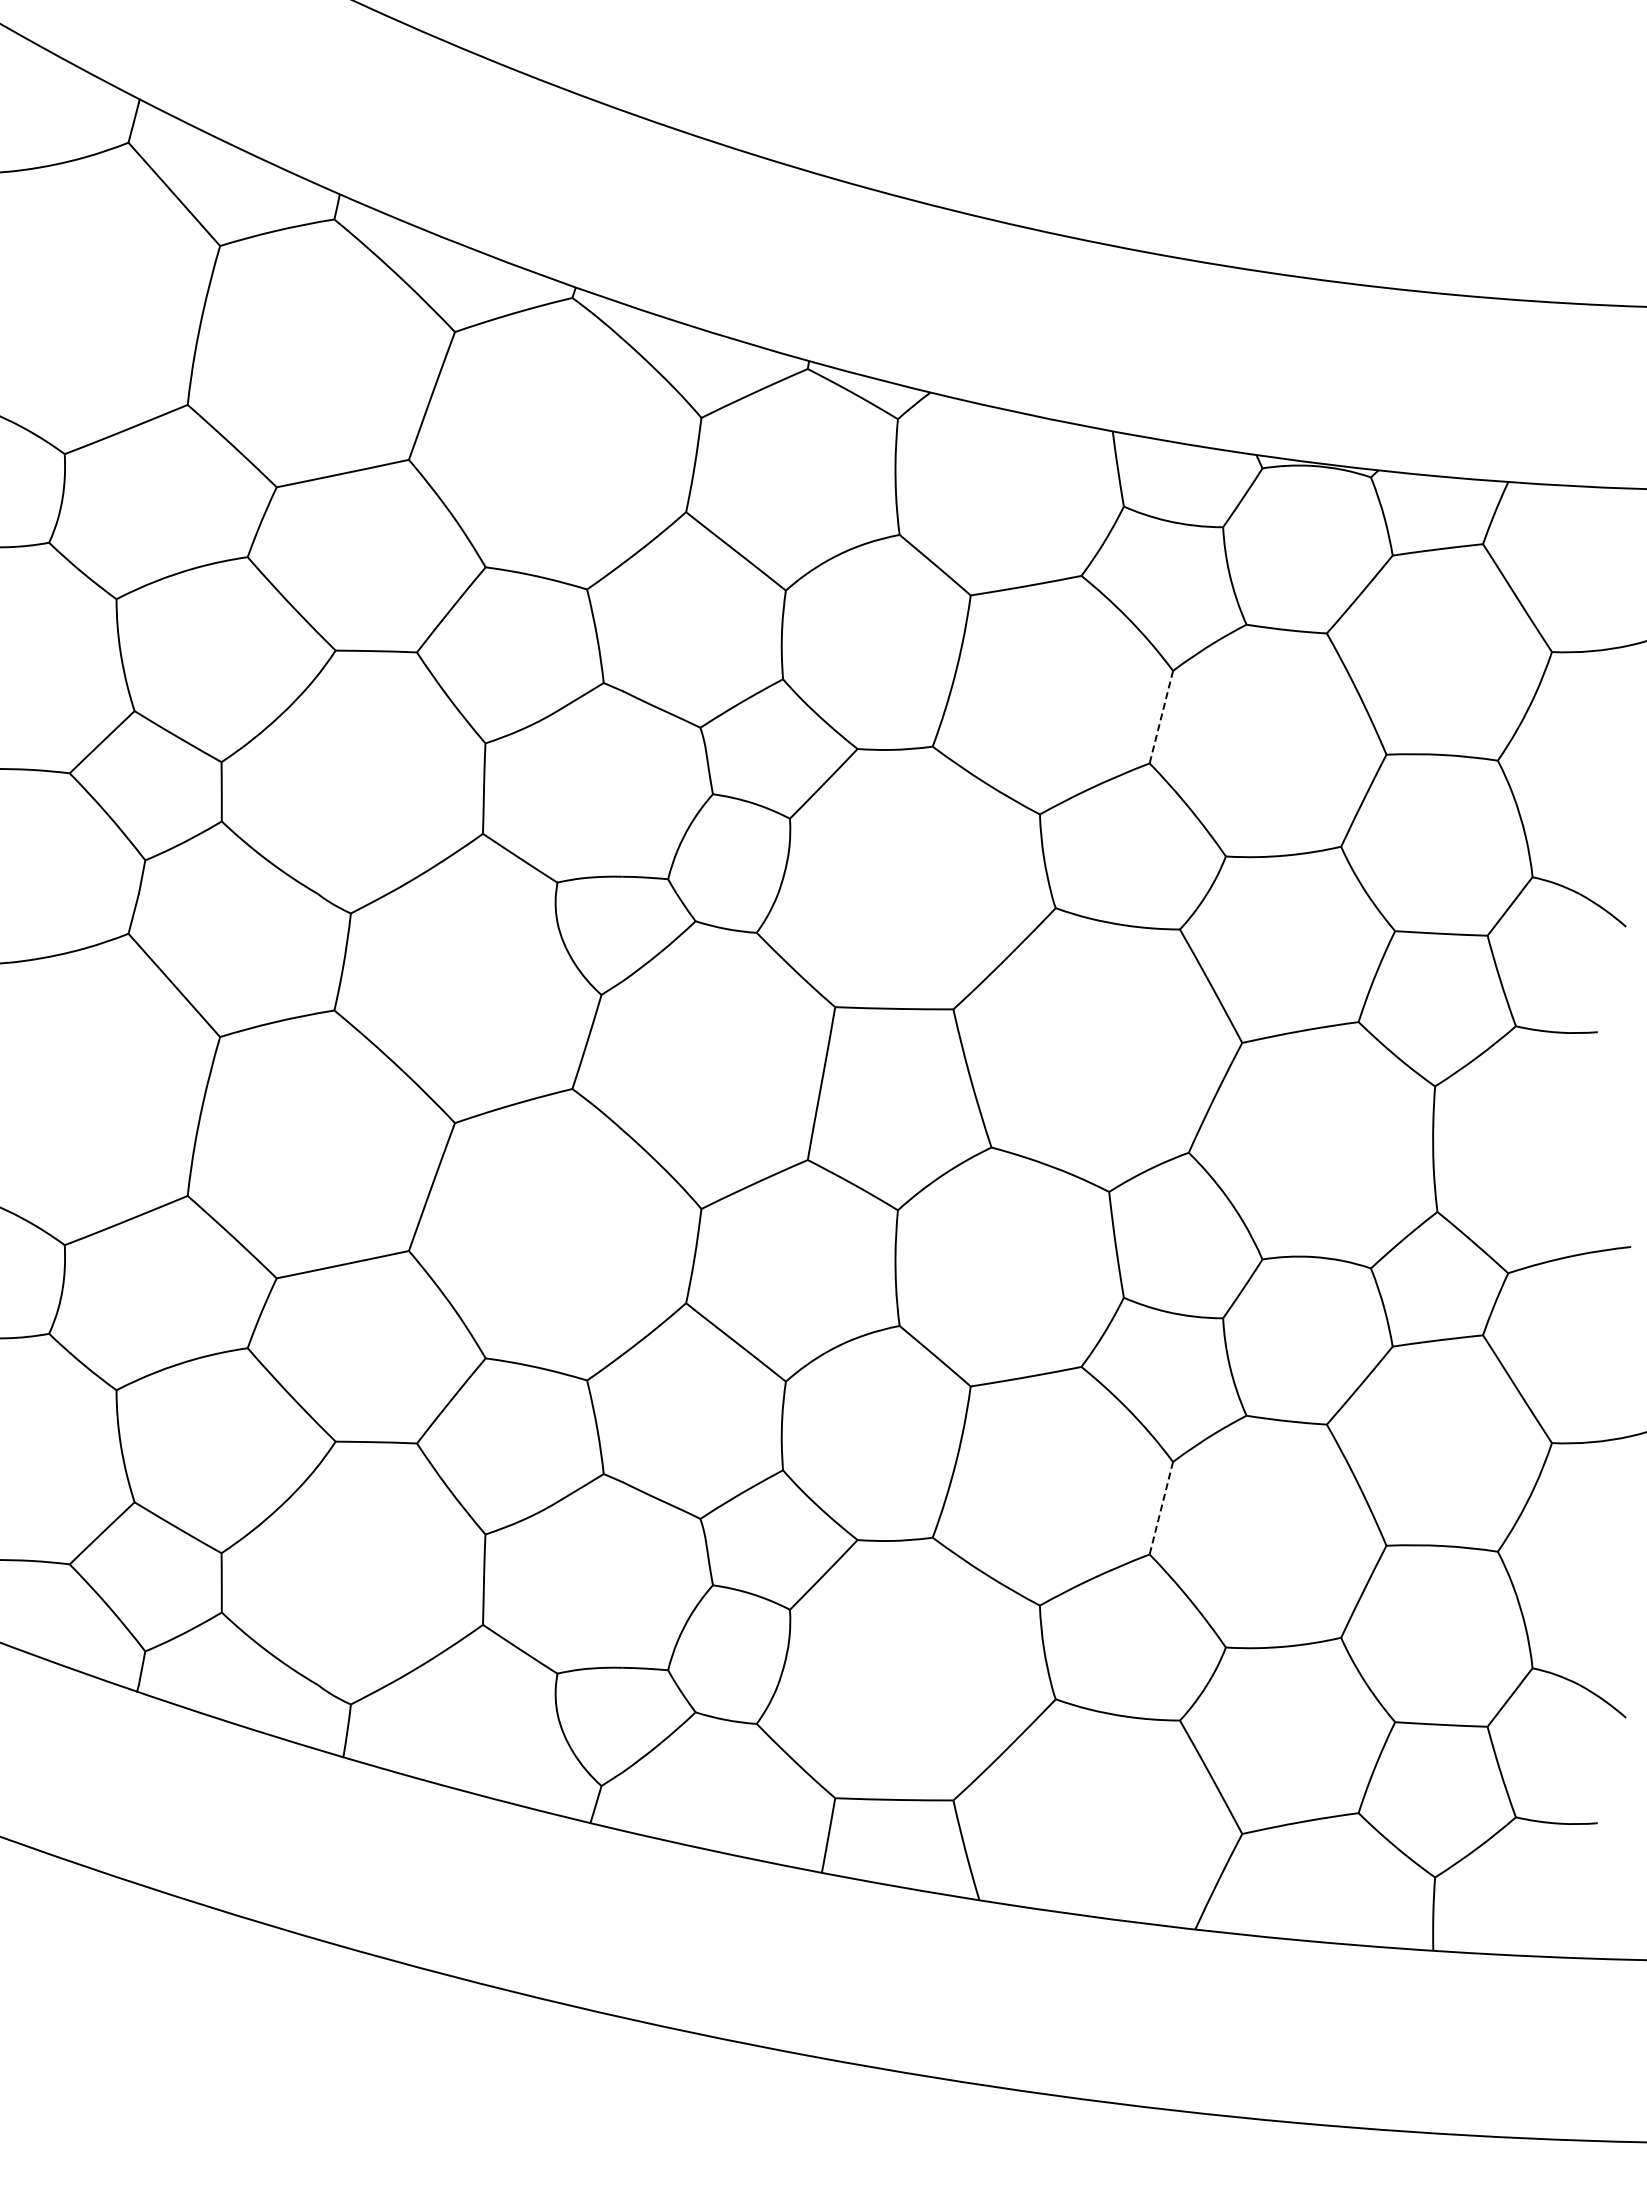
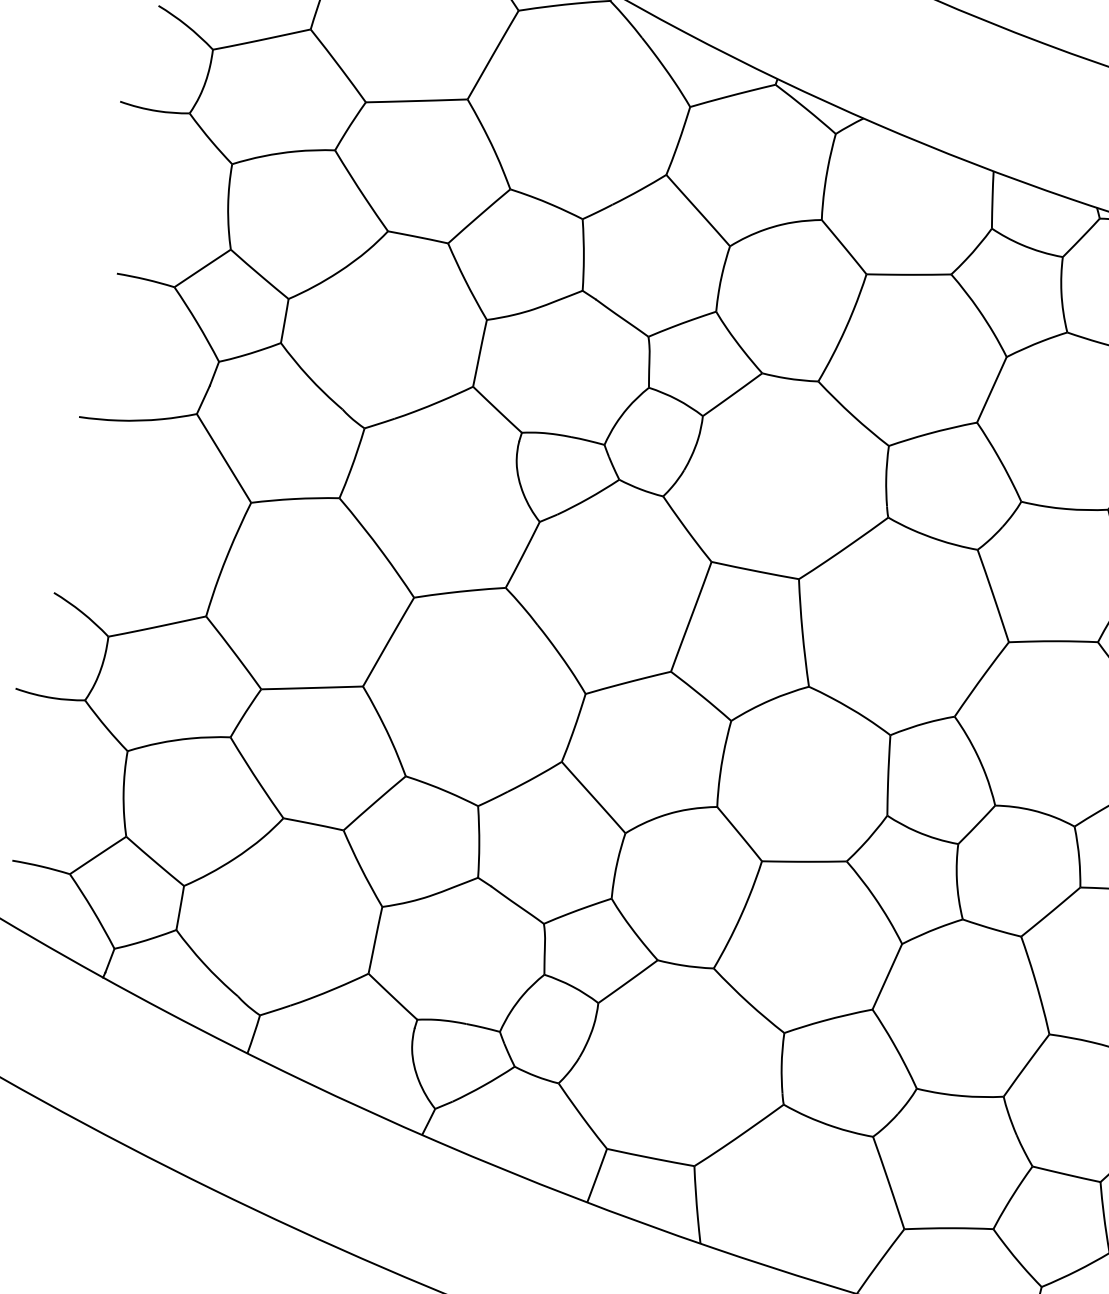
line: (1161, 717) -> (991, 390), dashed -> solid
line: (1161, 1508) -> (887, 977), dashed -> solid

